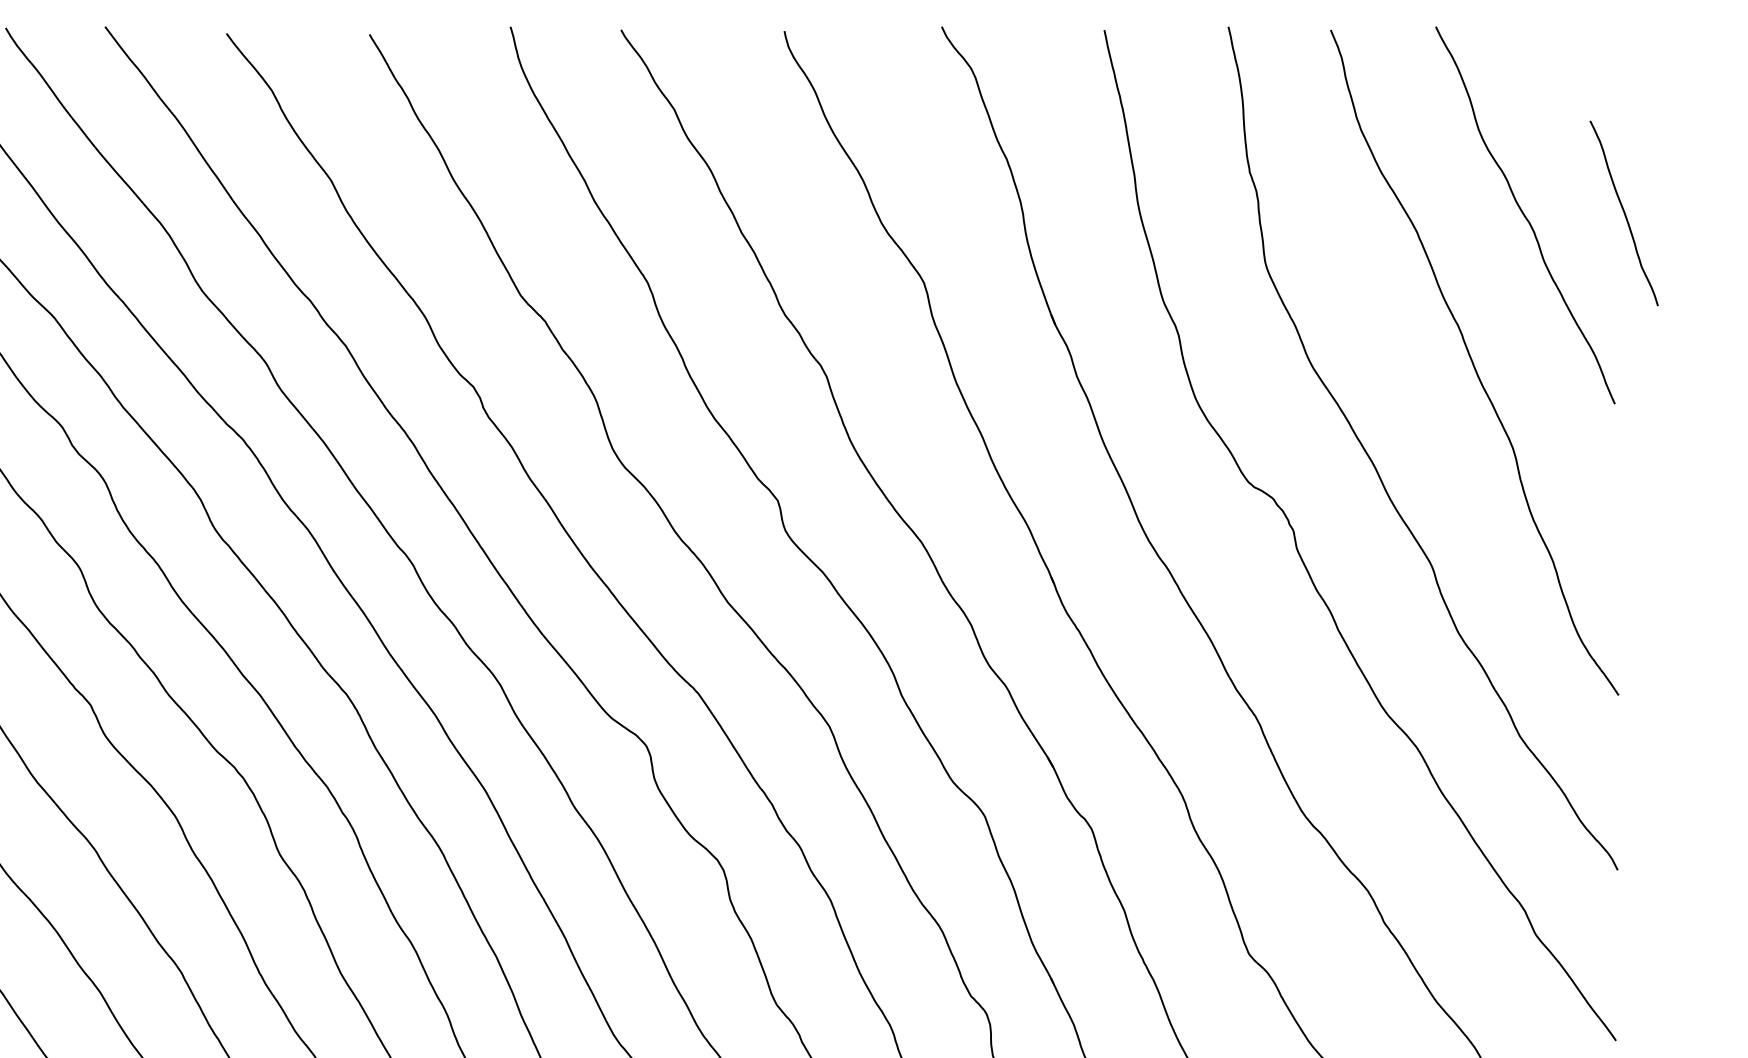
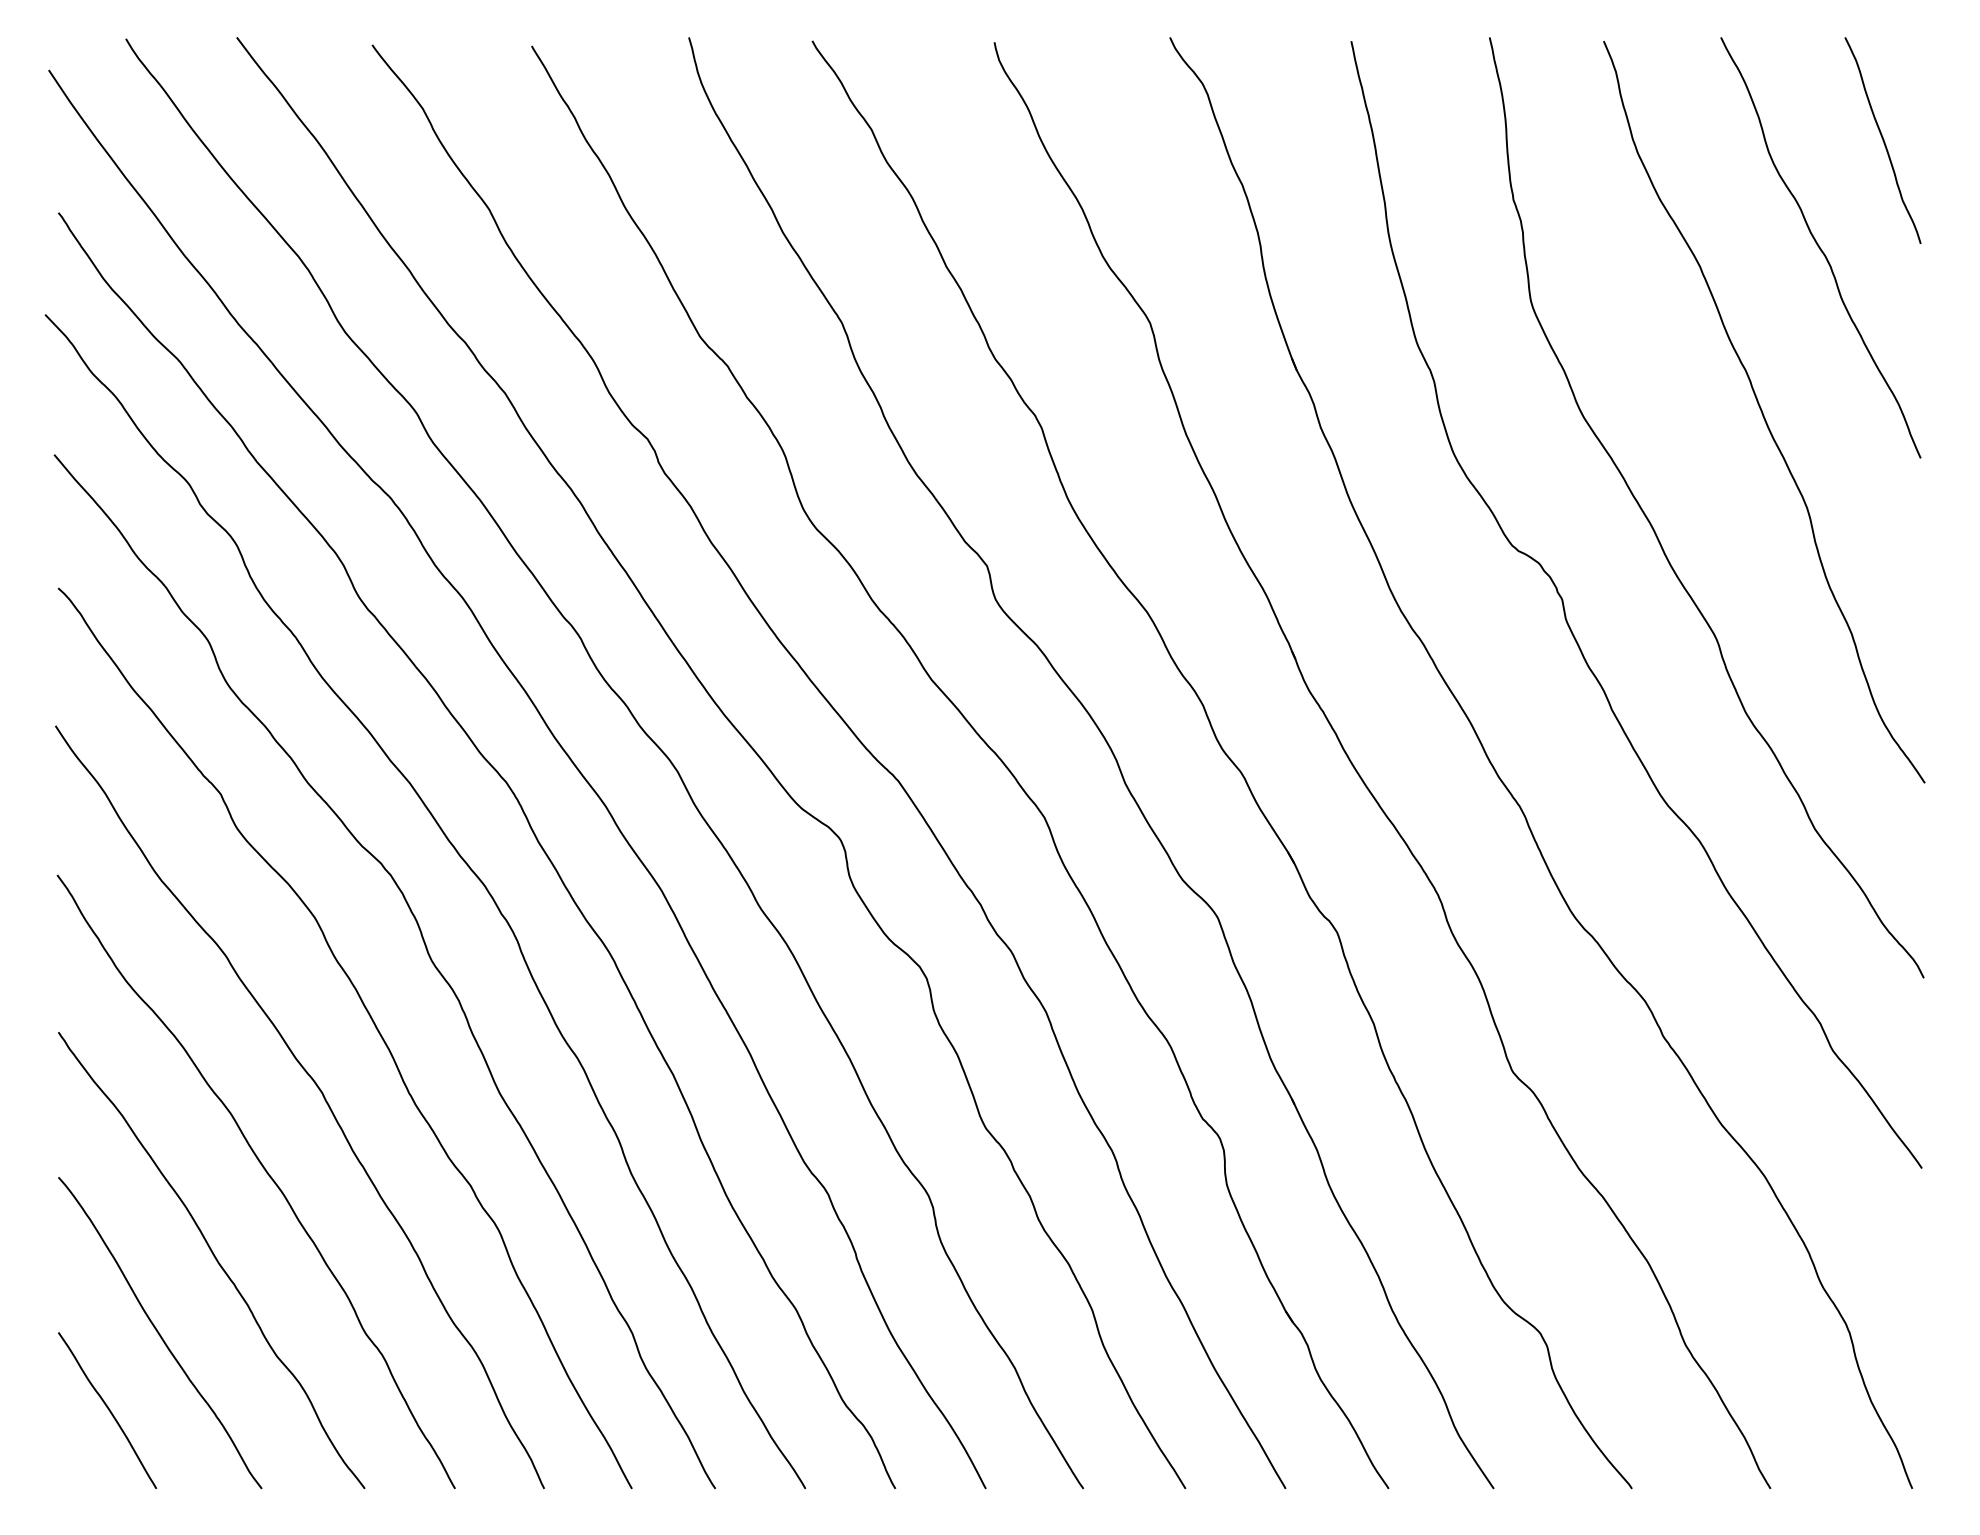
curve: (1623, 213) -> (1882, 140), moved

